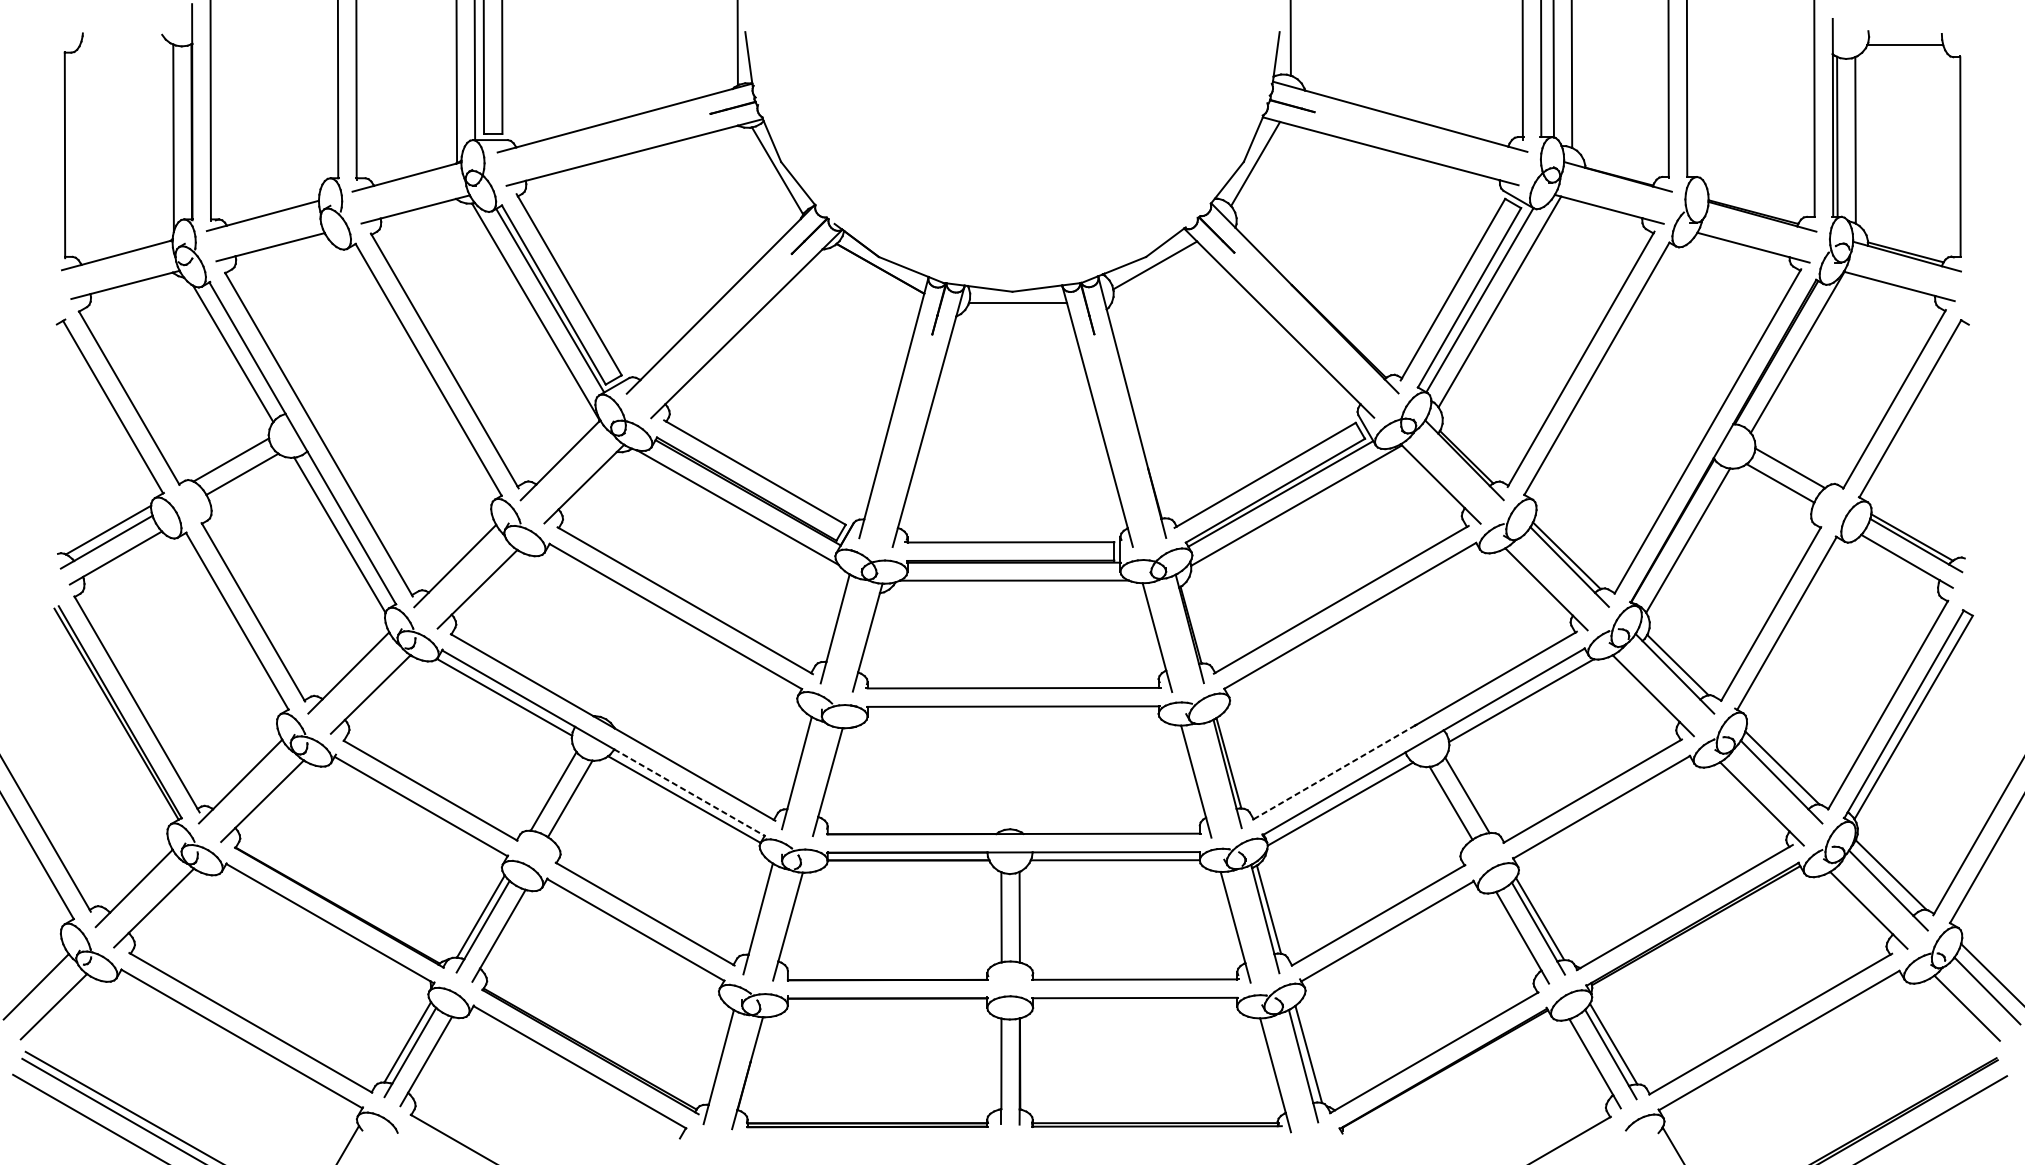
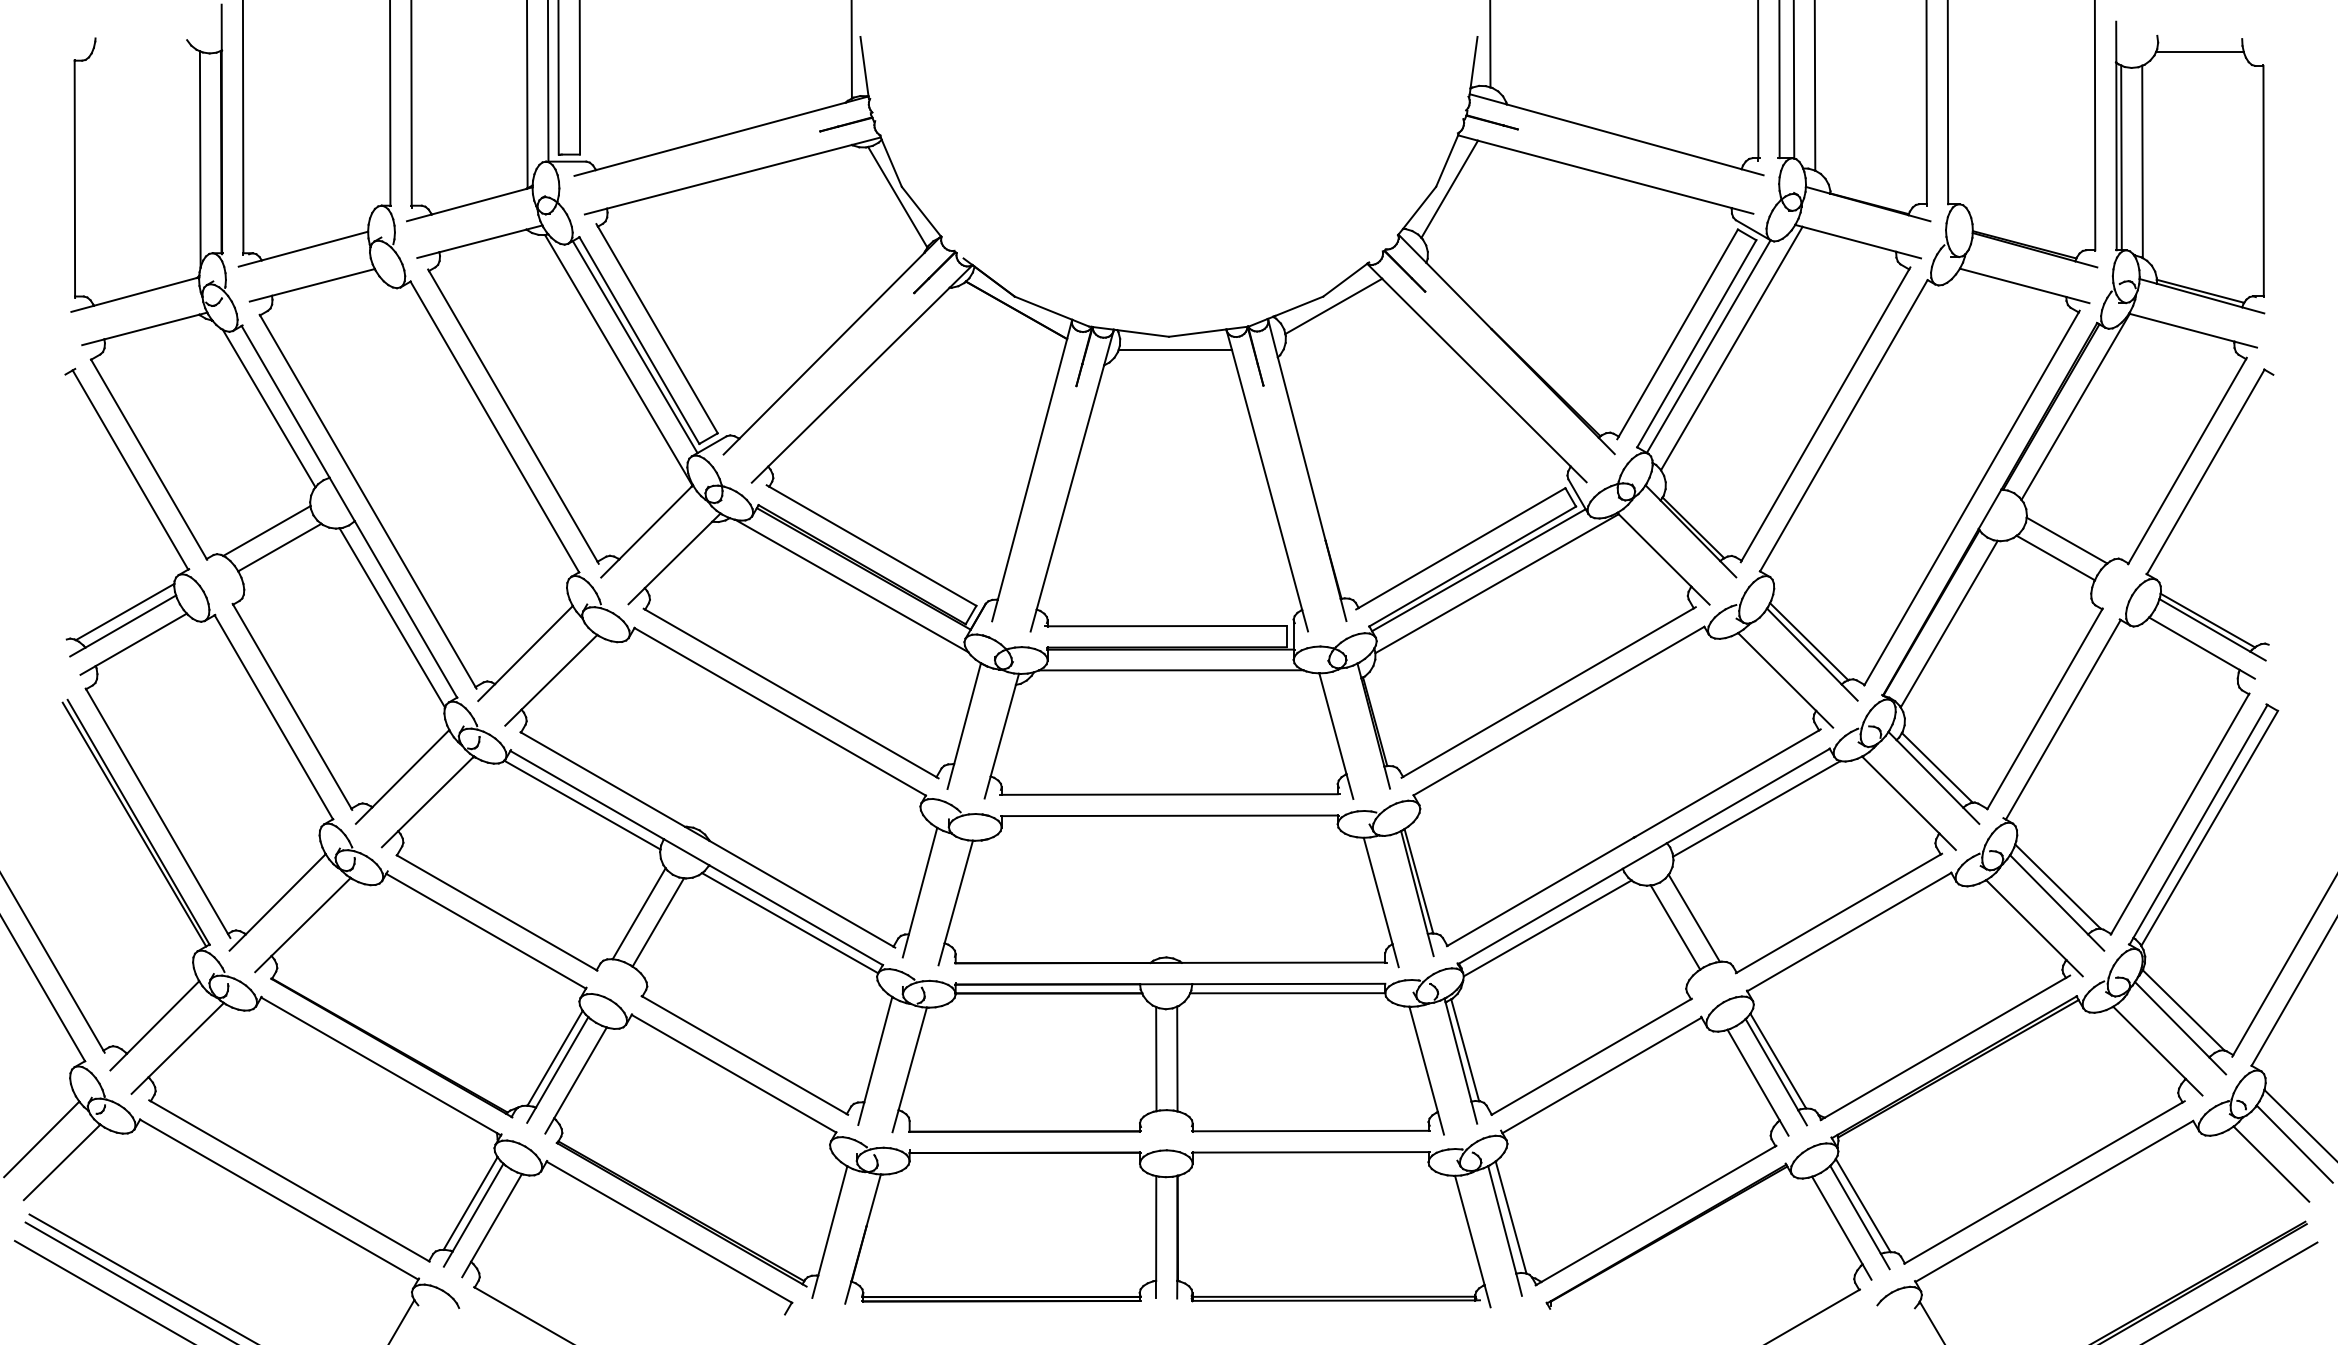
line: (1334, 772) -> (1540, 891), dashed -> solid
line: (689, 792) -> (796, 915), dashed -> solid

